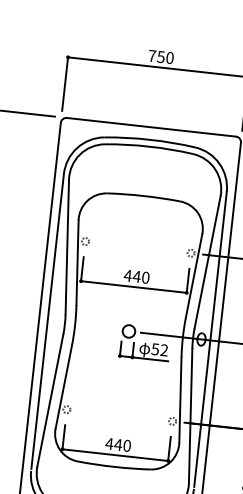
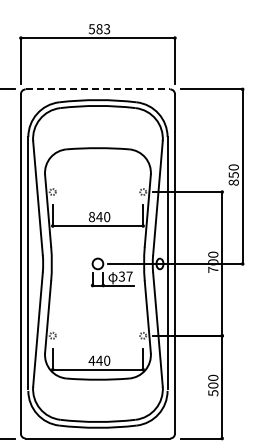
text: (161, 57) -> (99, 29), 750 -> 583
line: (152, 127) -> (98, 89), solid -> dashed
text: (127, 276) -> (91, 217), 440 -> 840
text: (159, 349) -> (125, 276), 52 -> 37

